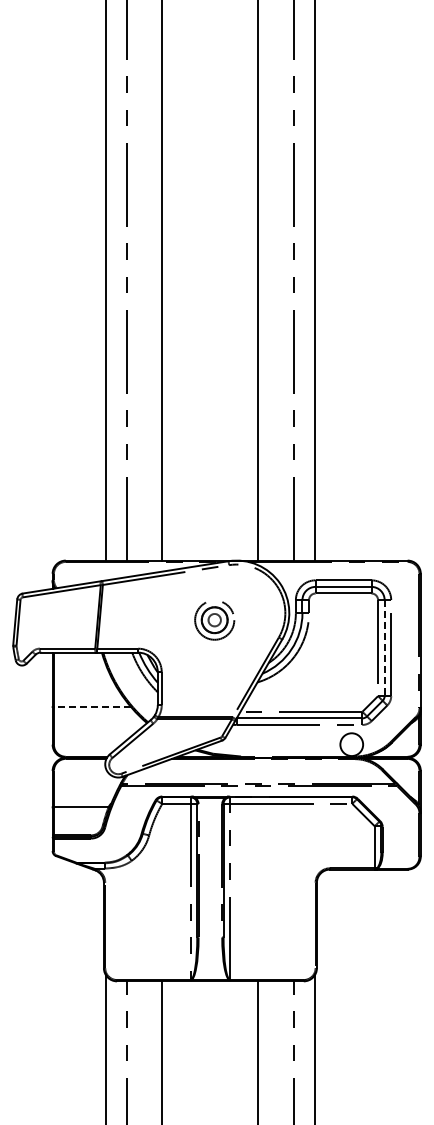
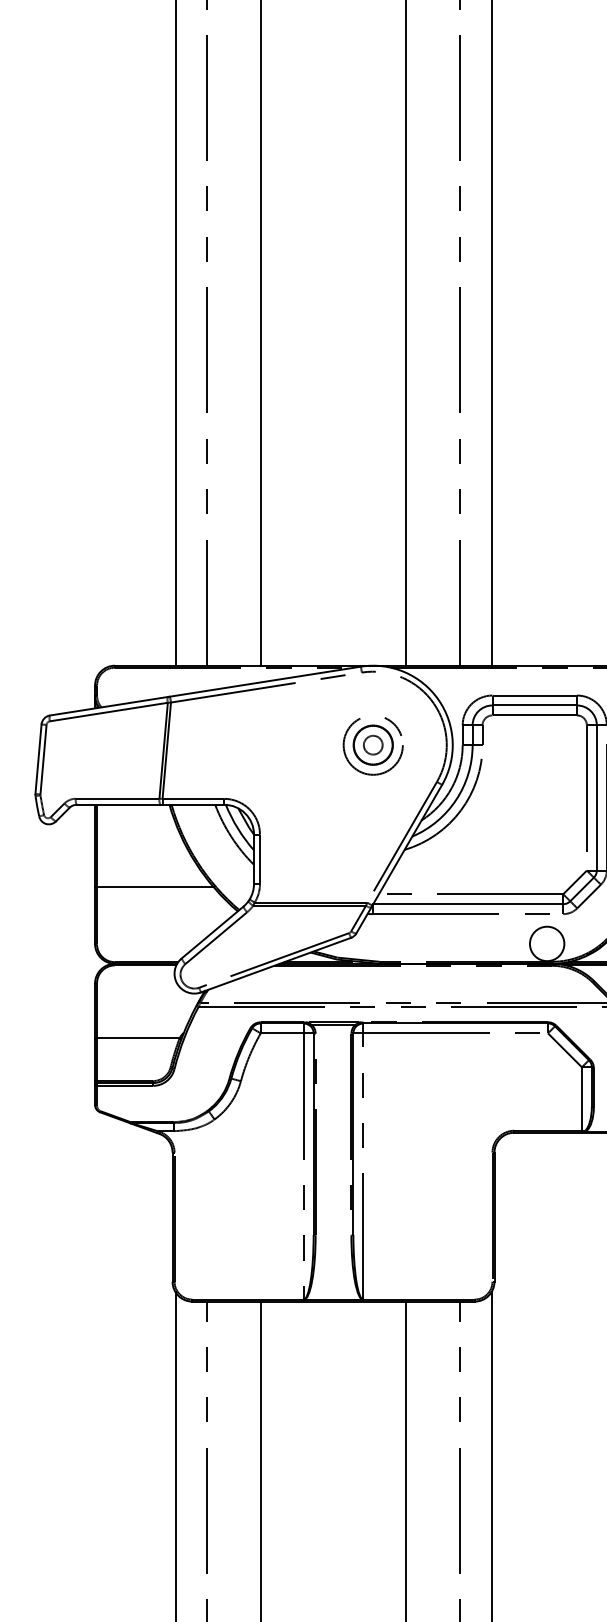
part: (214, 620) -> (372, 745), moved
line: (384, 648) -> (596, 798), dashed -> solid
line: (92, 707) -> (155, 887), dashed -> solid

